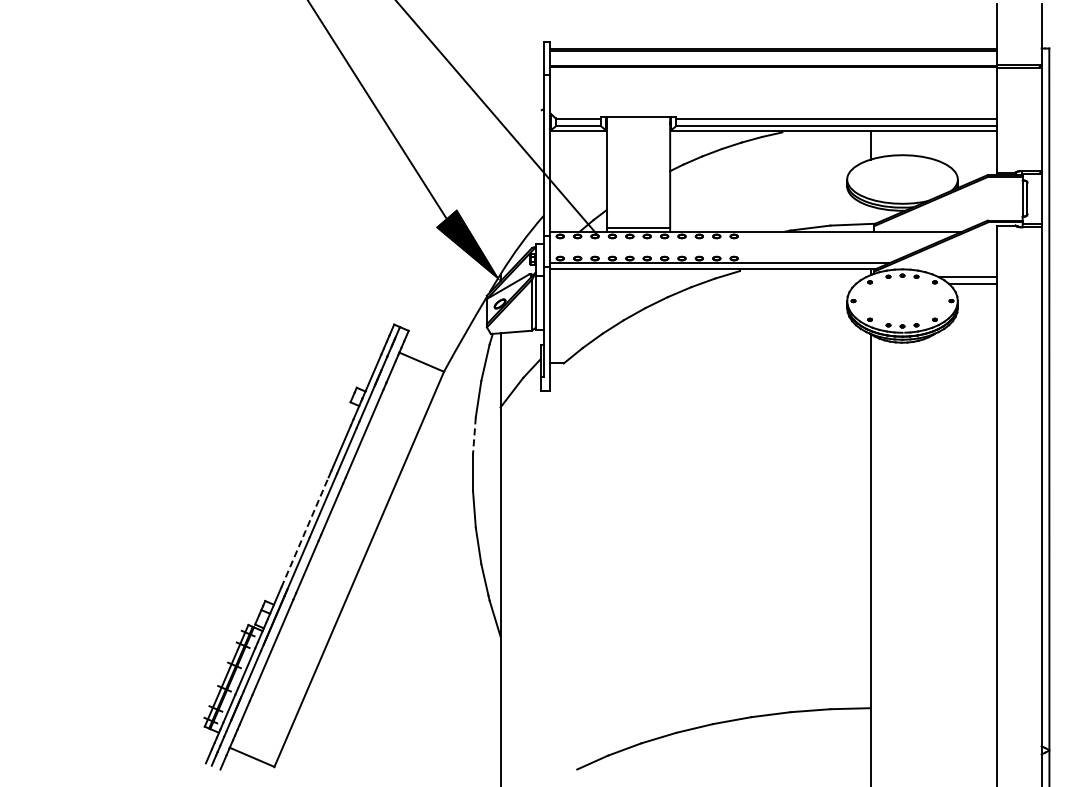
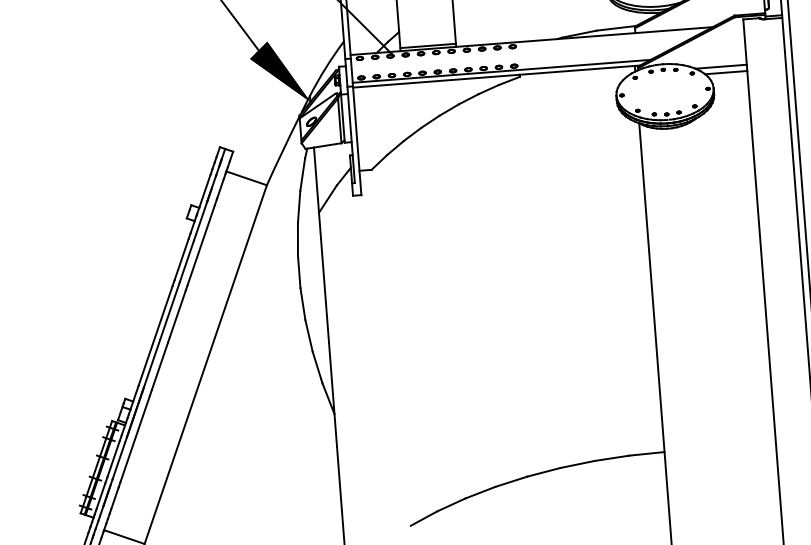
line: (474, 436) -> (298, 240), dashed -> solid
line: (305, 532) -> (156, 335), dashed -> solid

